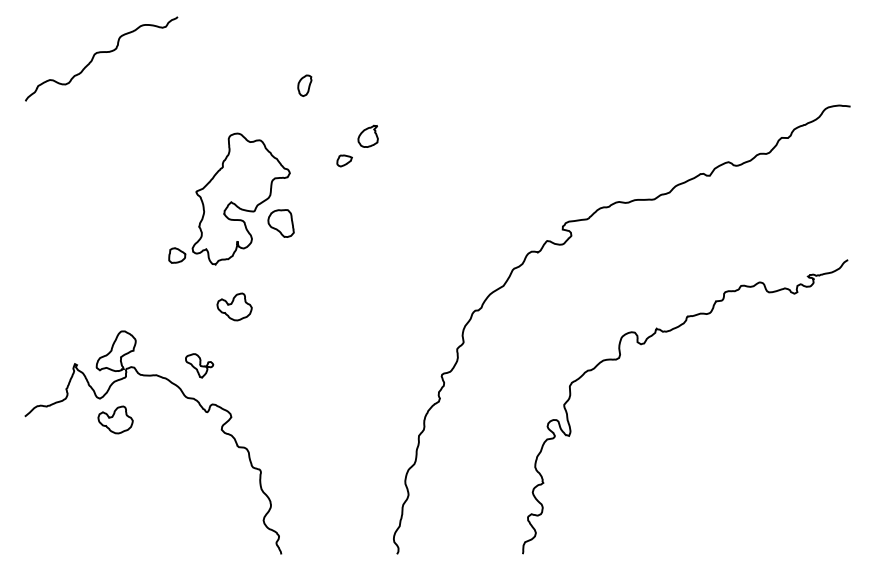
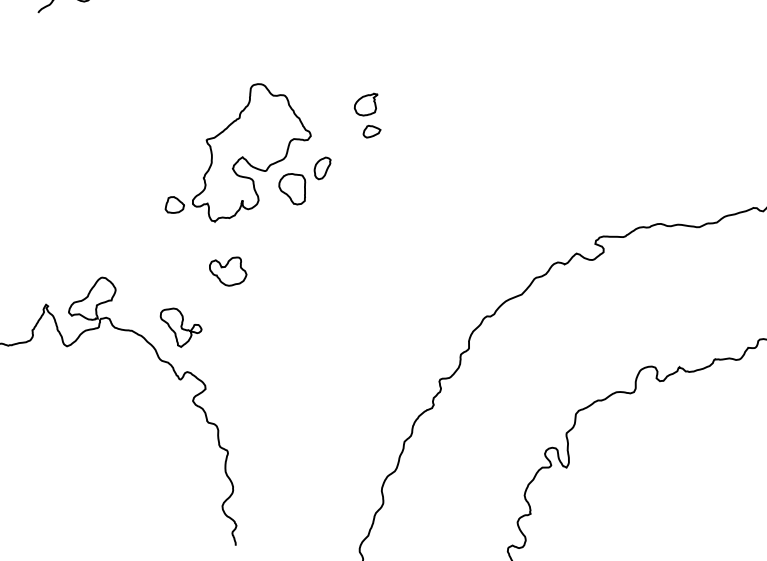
part: (304, 85) -> (321, 168), moved
part: (367, 135) -> (365, 103), moved
part: (199, 365) -> (180, 327), size x1.43
part: (115, 419) -> (80, 371), removed

